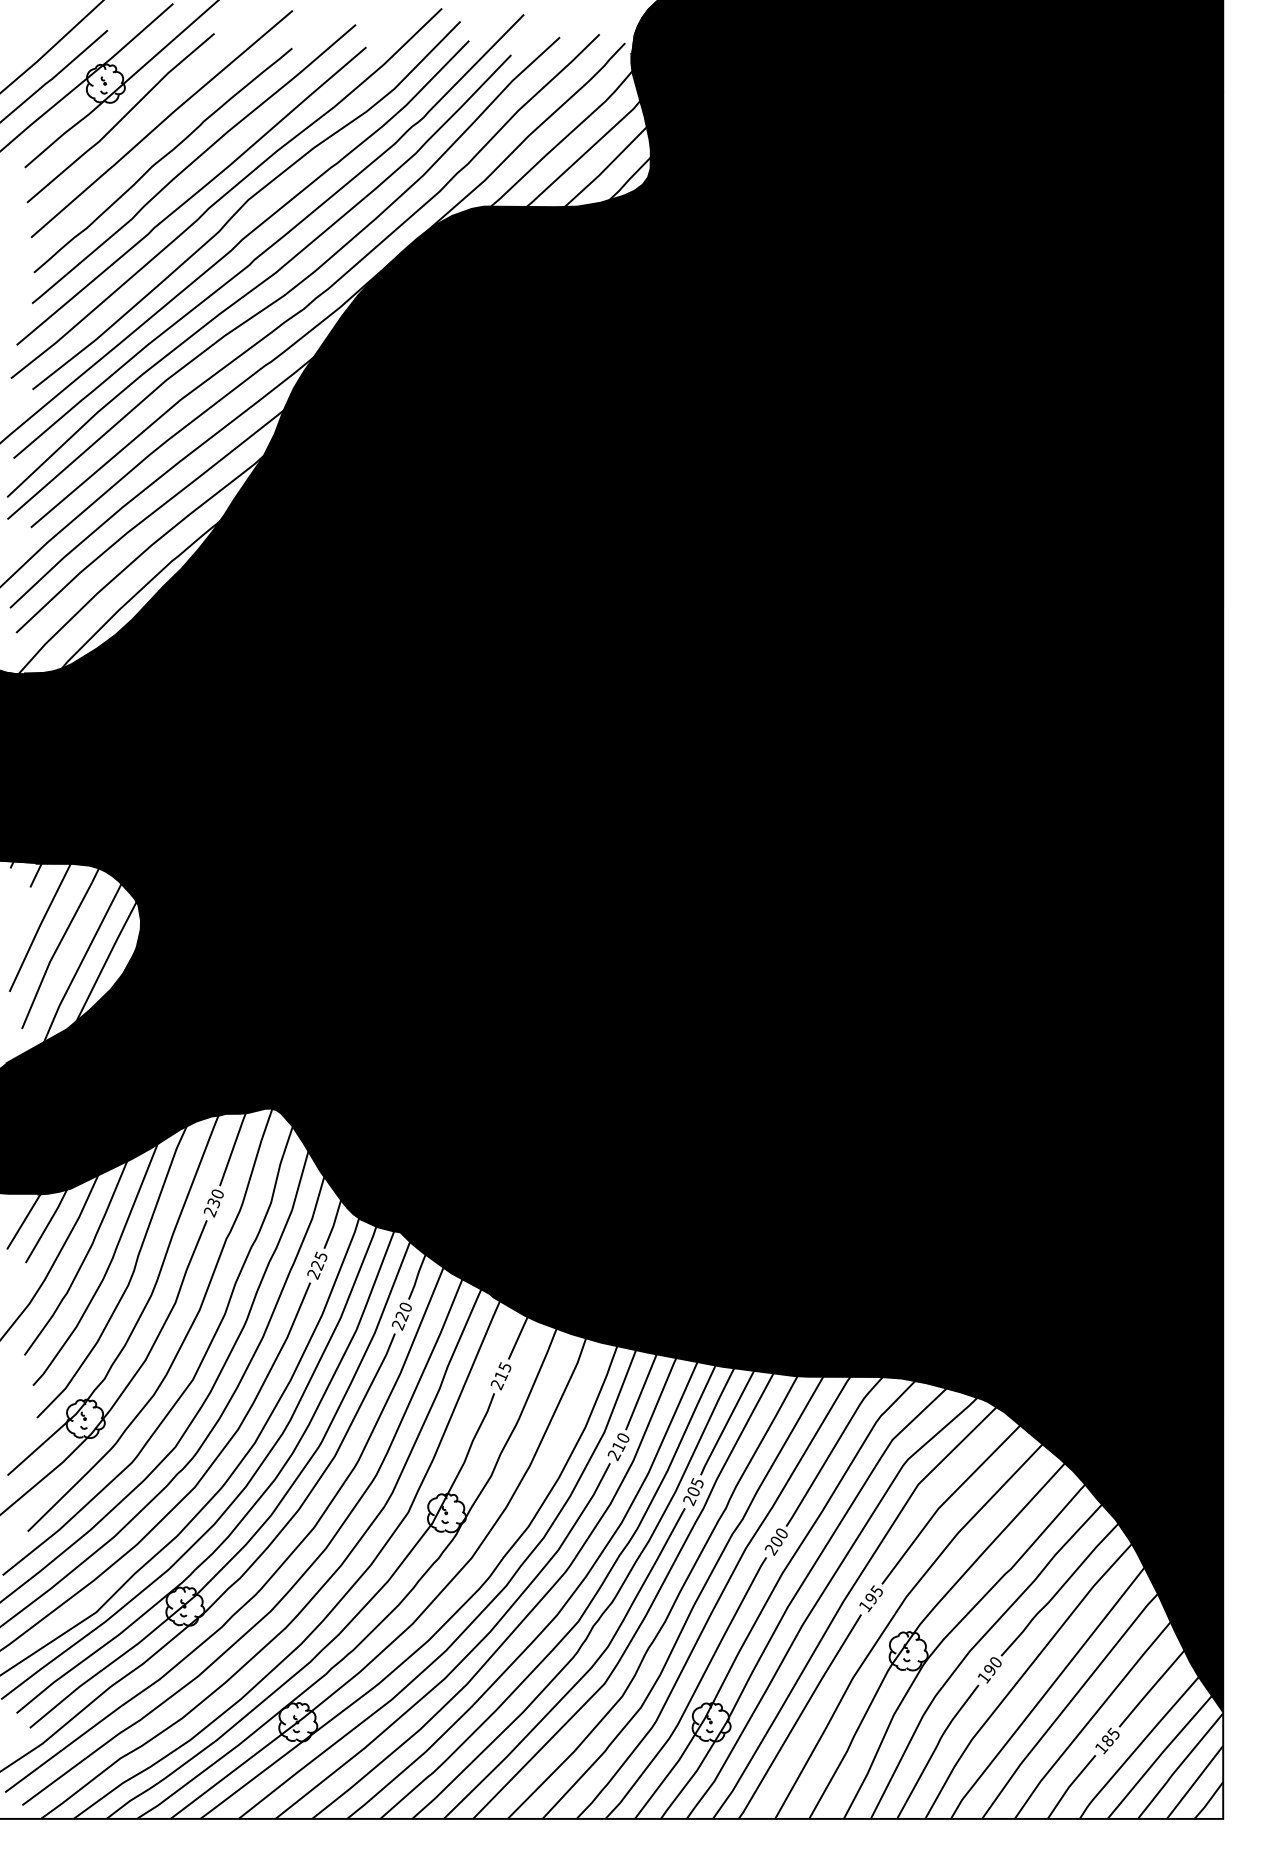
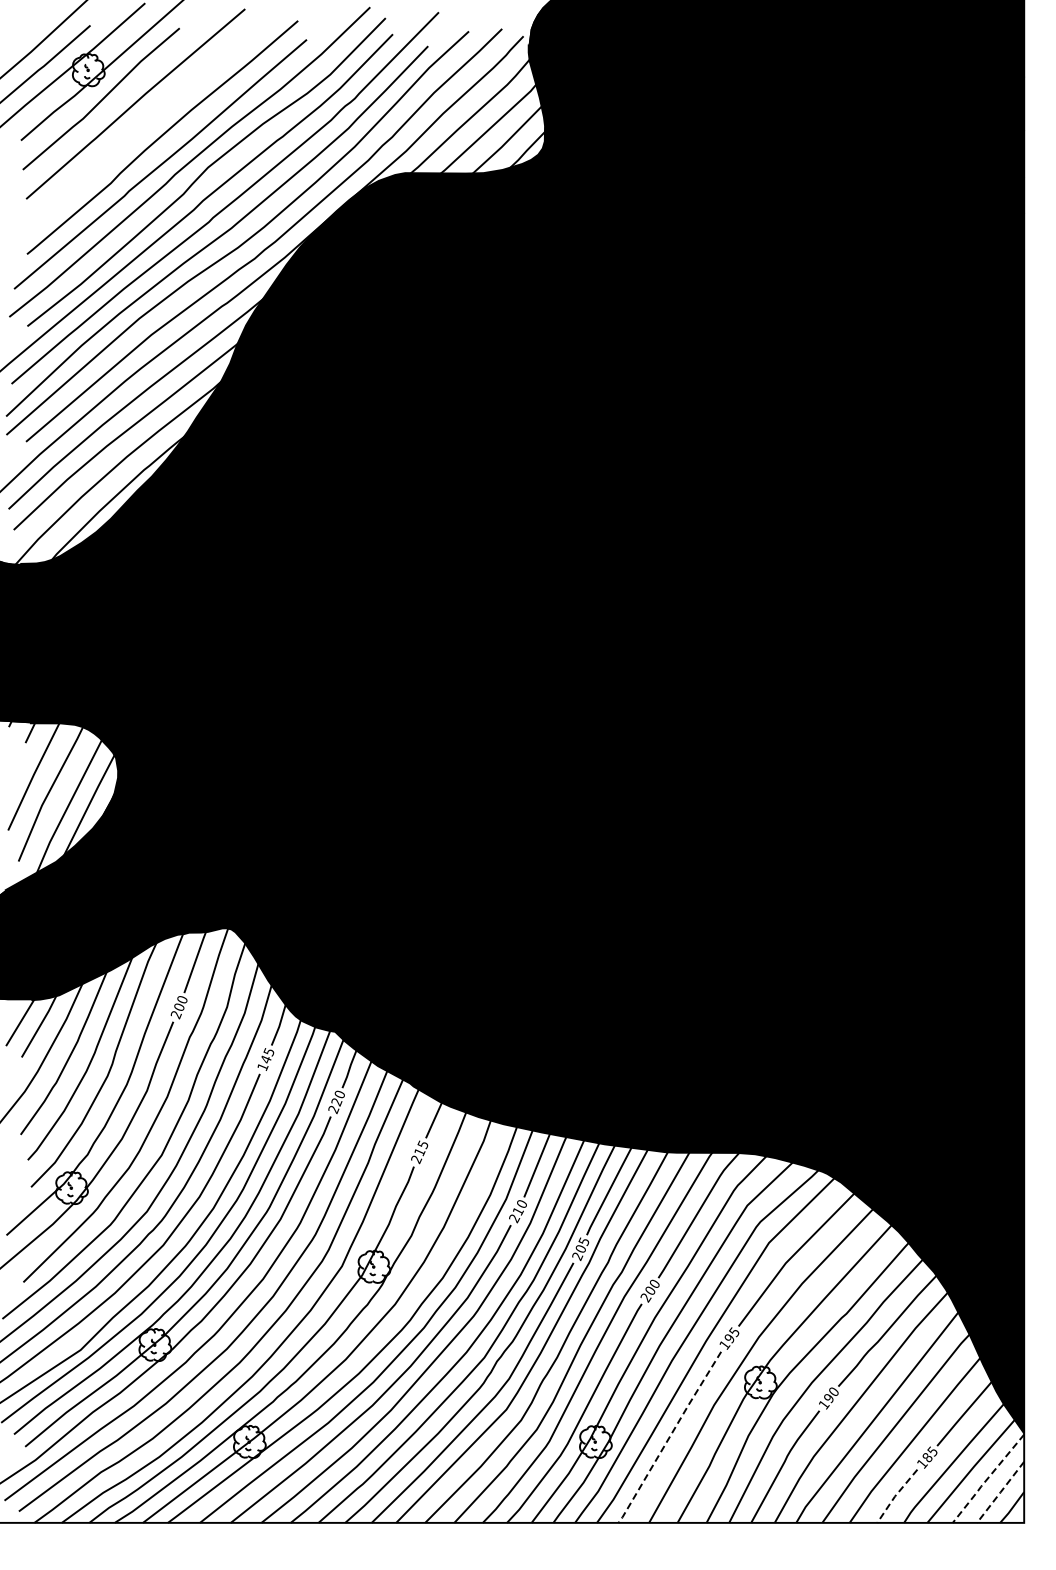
curve: (162, 159) -> (136, 133), removed
text: (213, 1203) -> (178, 1007), 230 -> 200
text: (315, 1270) -> (264, 1063), 225 -> 145
line: (799, 1716) -> (669, 1437), solid -> dashed
line: (1178, 1767) -> (986, 1479), solid -> dashed
line: (1194, 1782) -> (1000, 1492), solid -> dashed
line: (1069, 1786) -> (895, 1495), solid -> dashed

